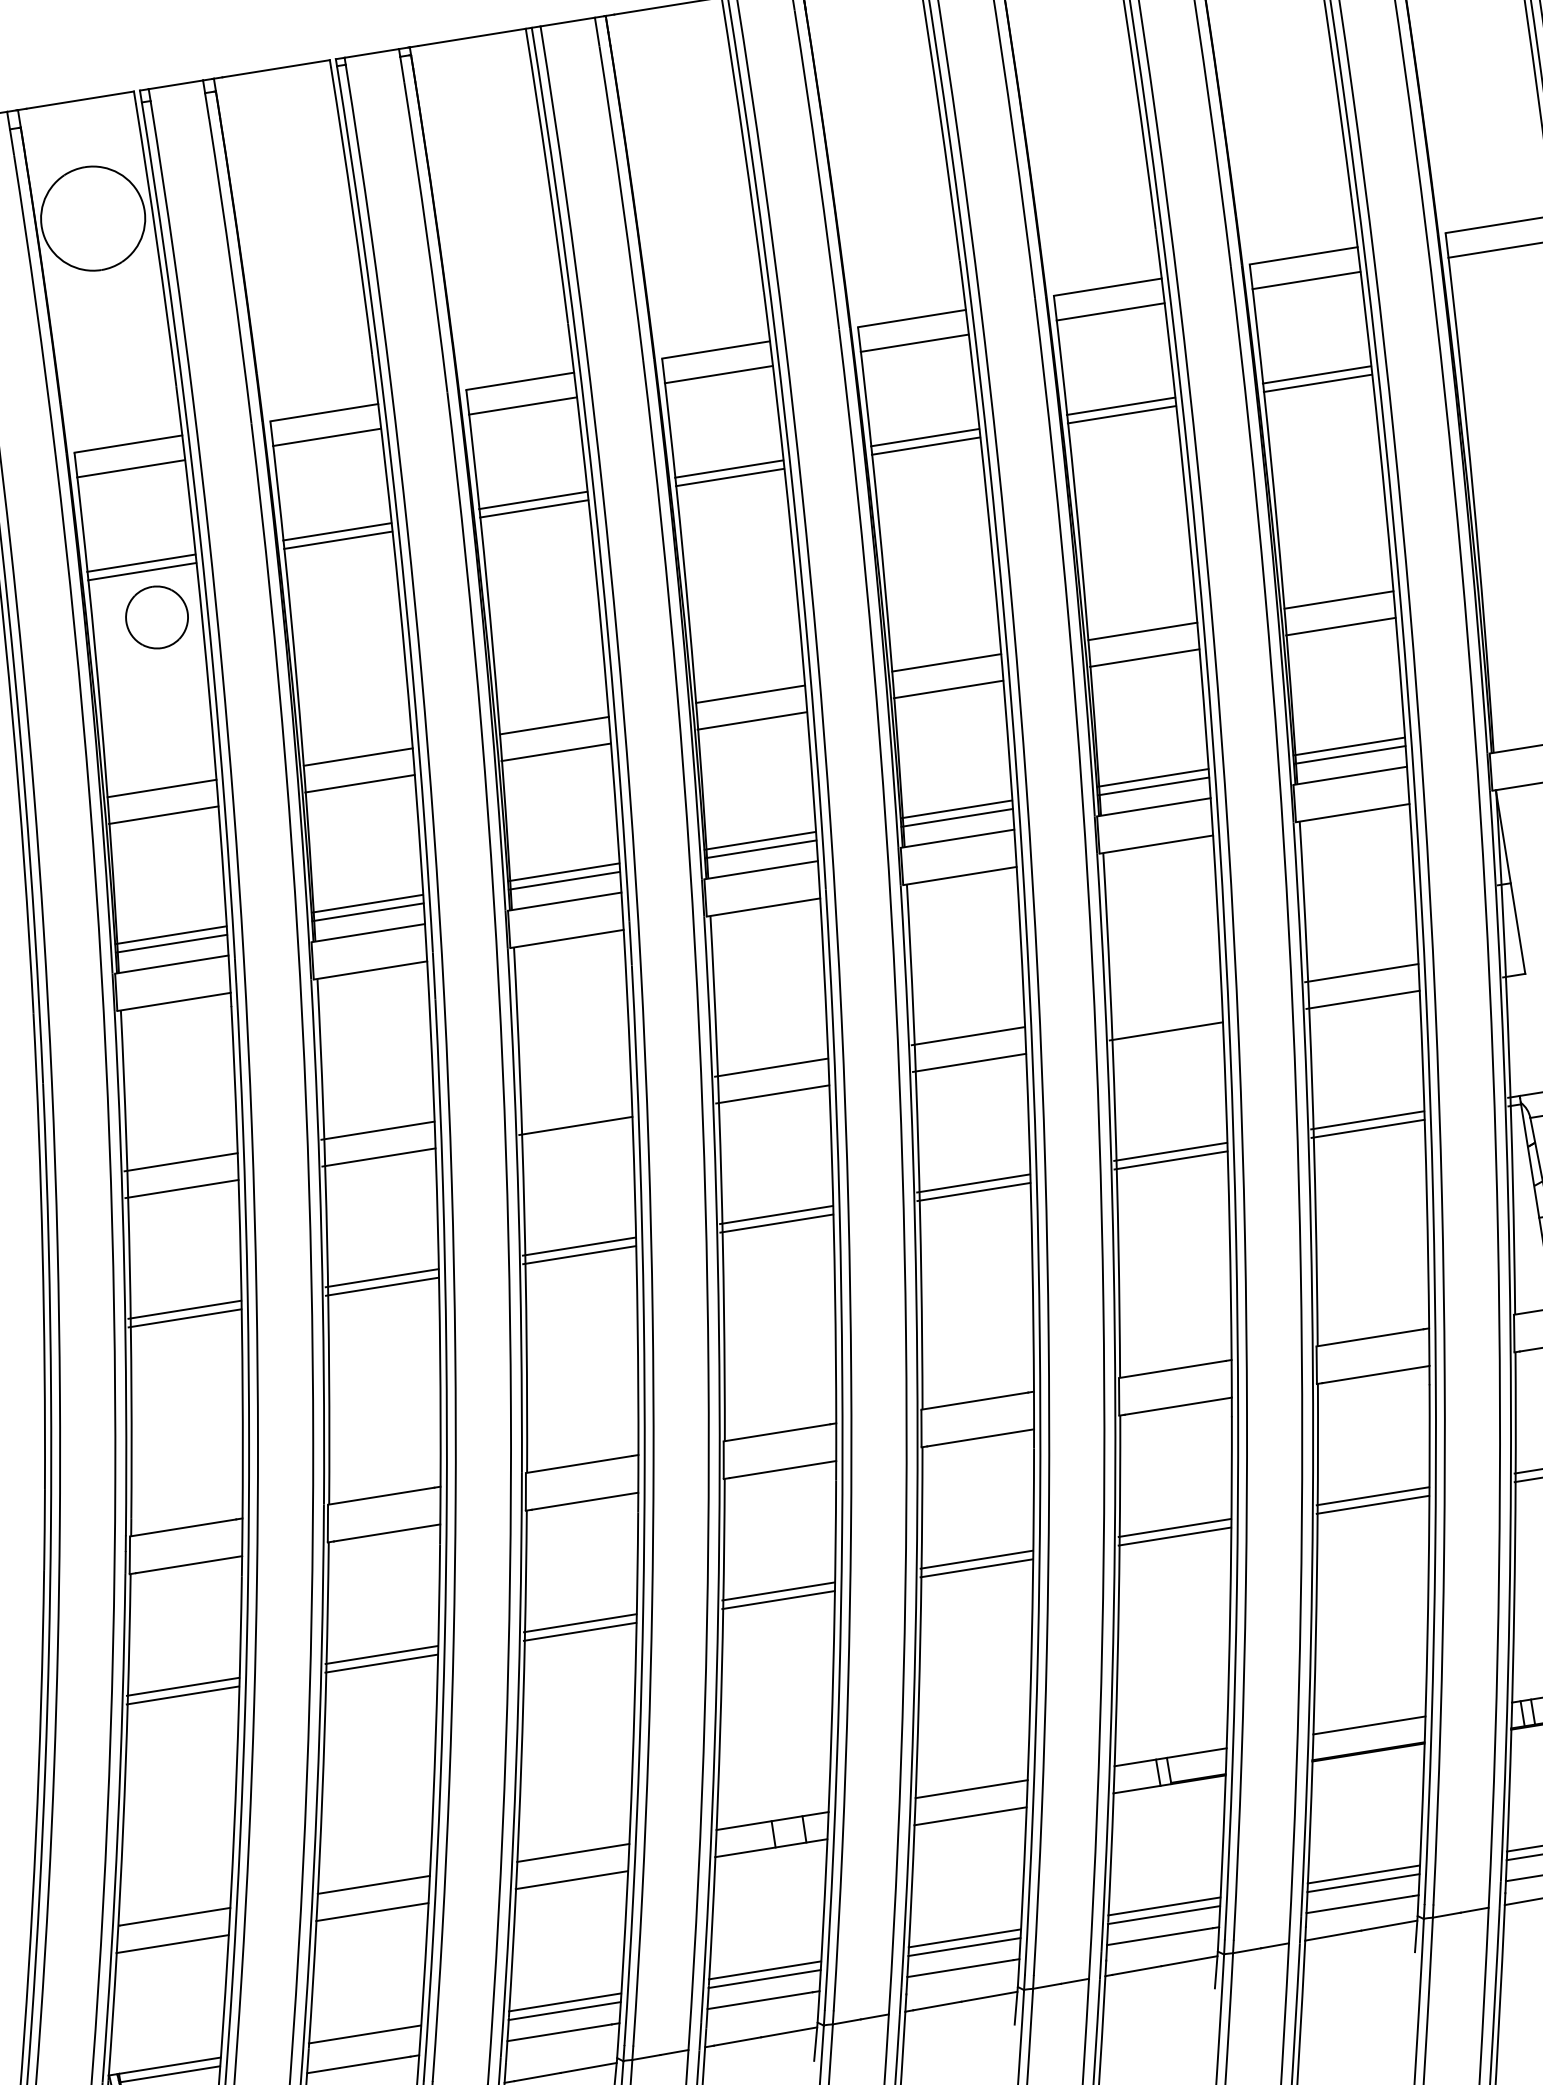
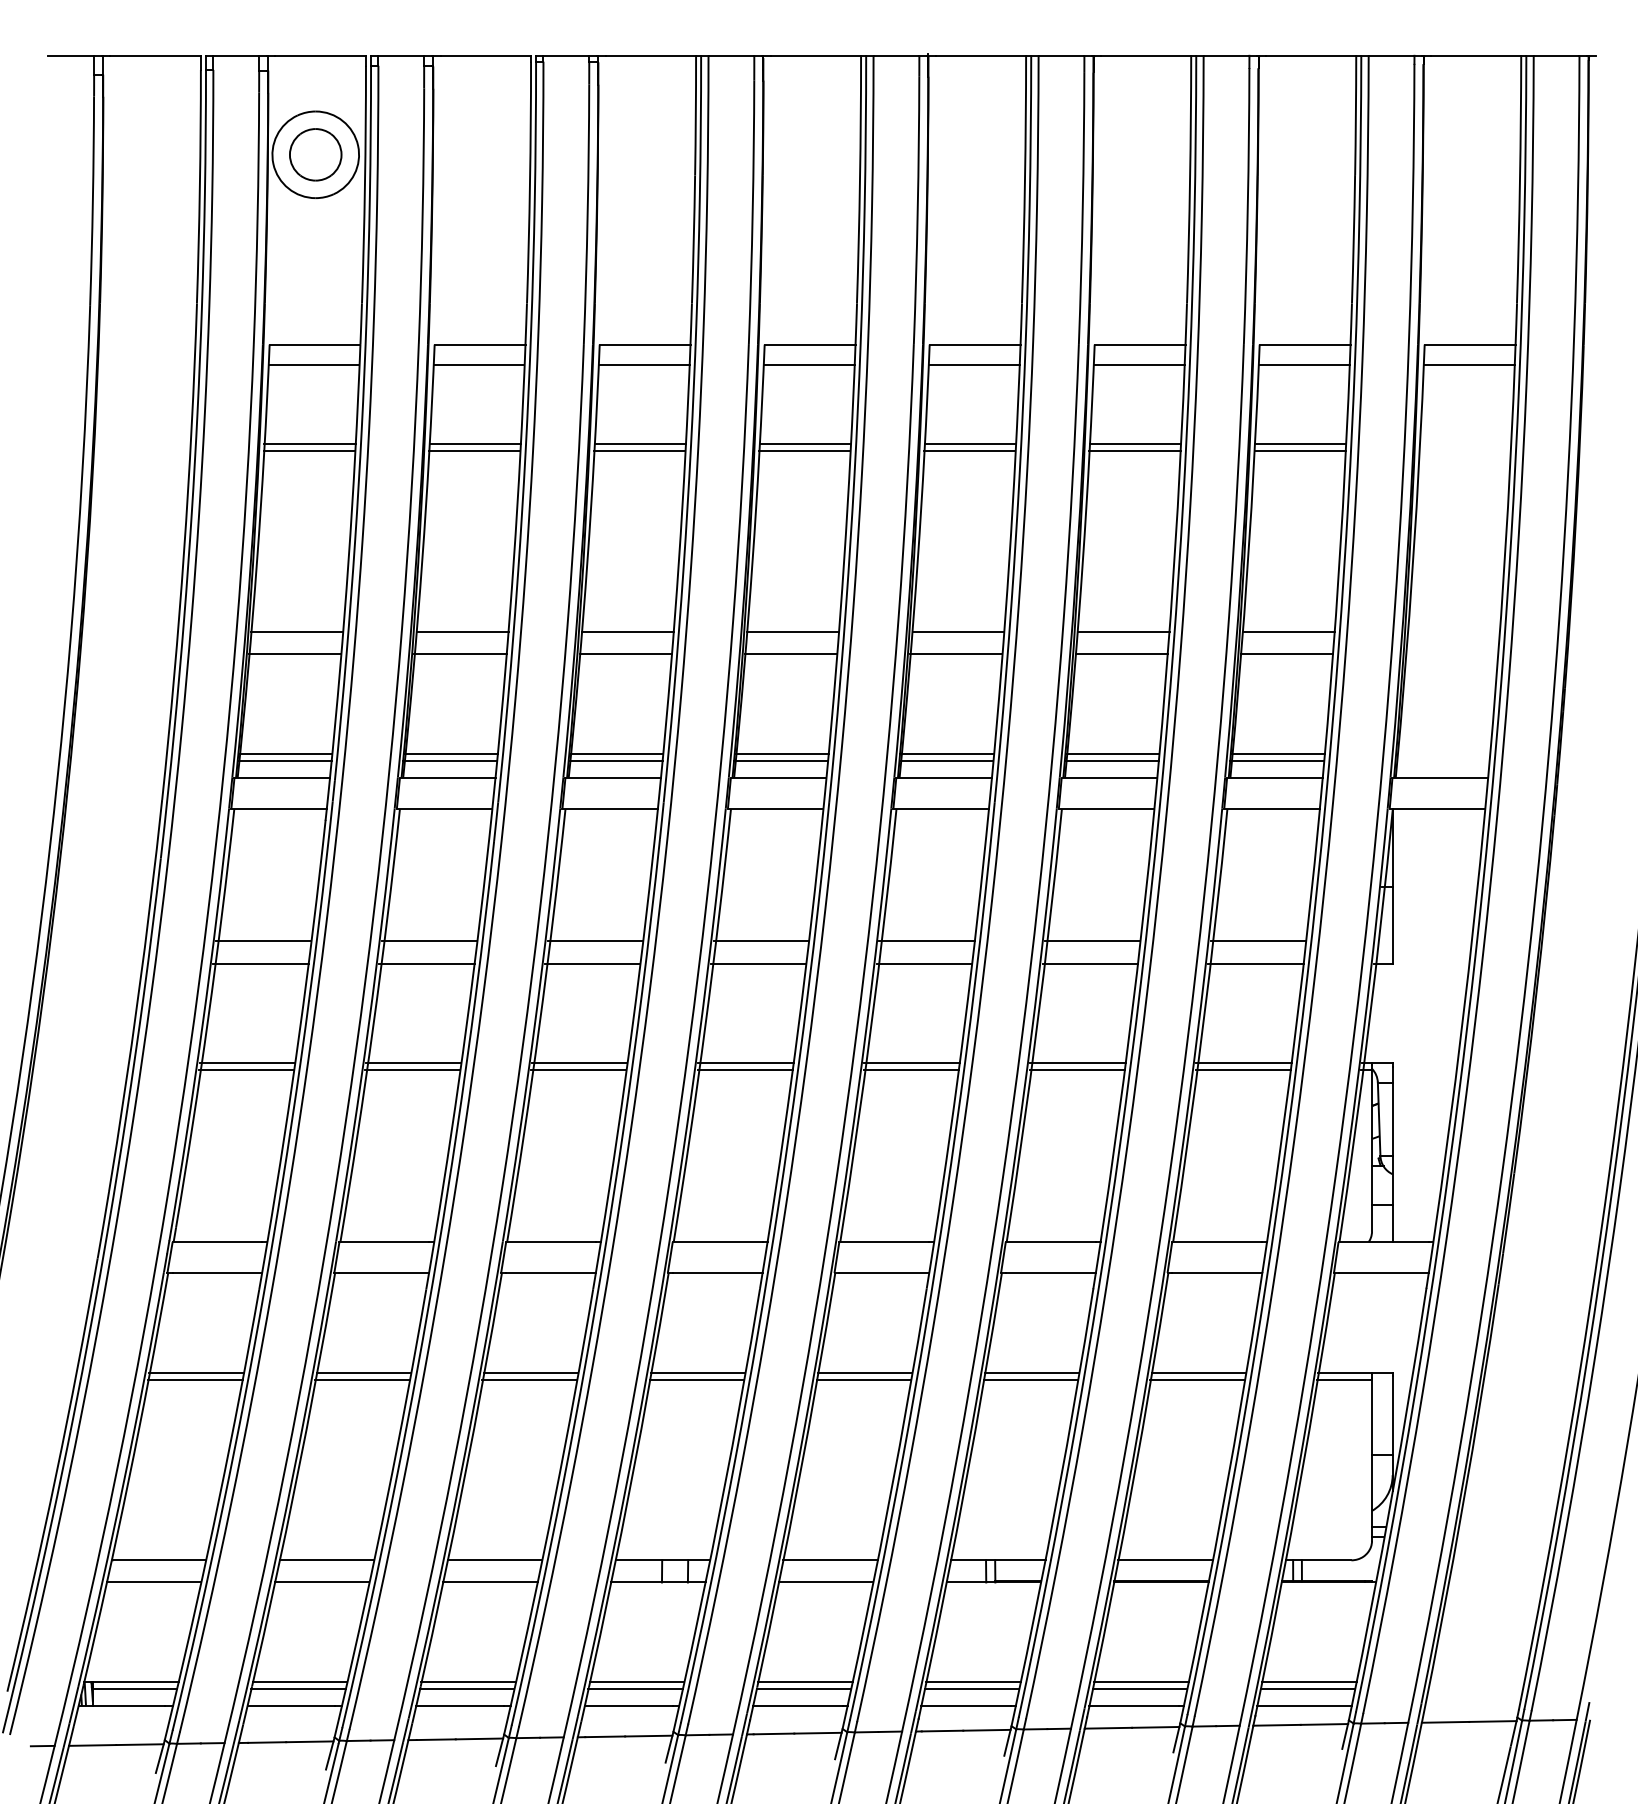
part: (156, 617) -> (315, 154), moved
line: (1164, 1004) -> (1092, 941), added
line: (574, 1099) -> (595, 941), added
line: (364, 2043) -> (298, 1689), added

